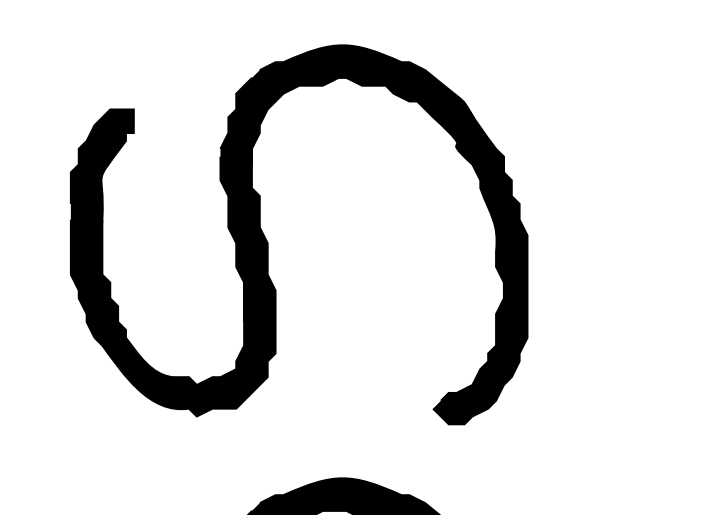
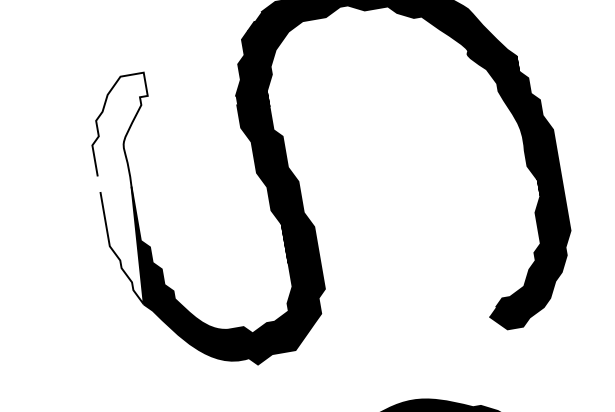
fill: (101, 223) -> (131, 190), removed

